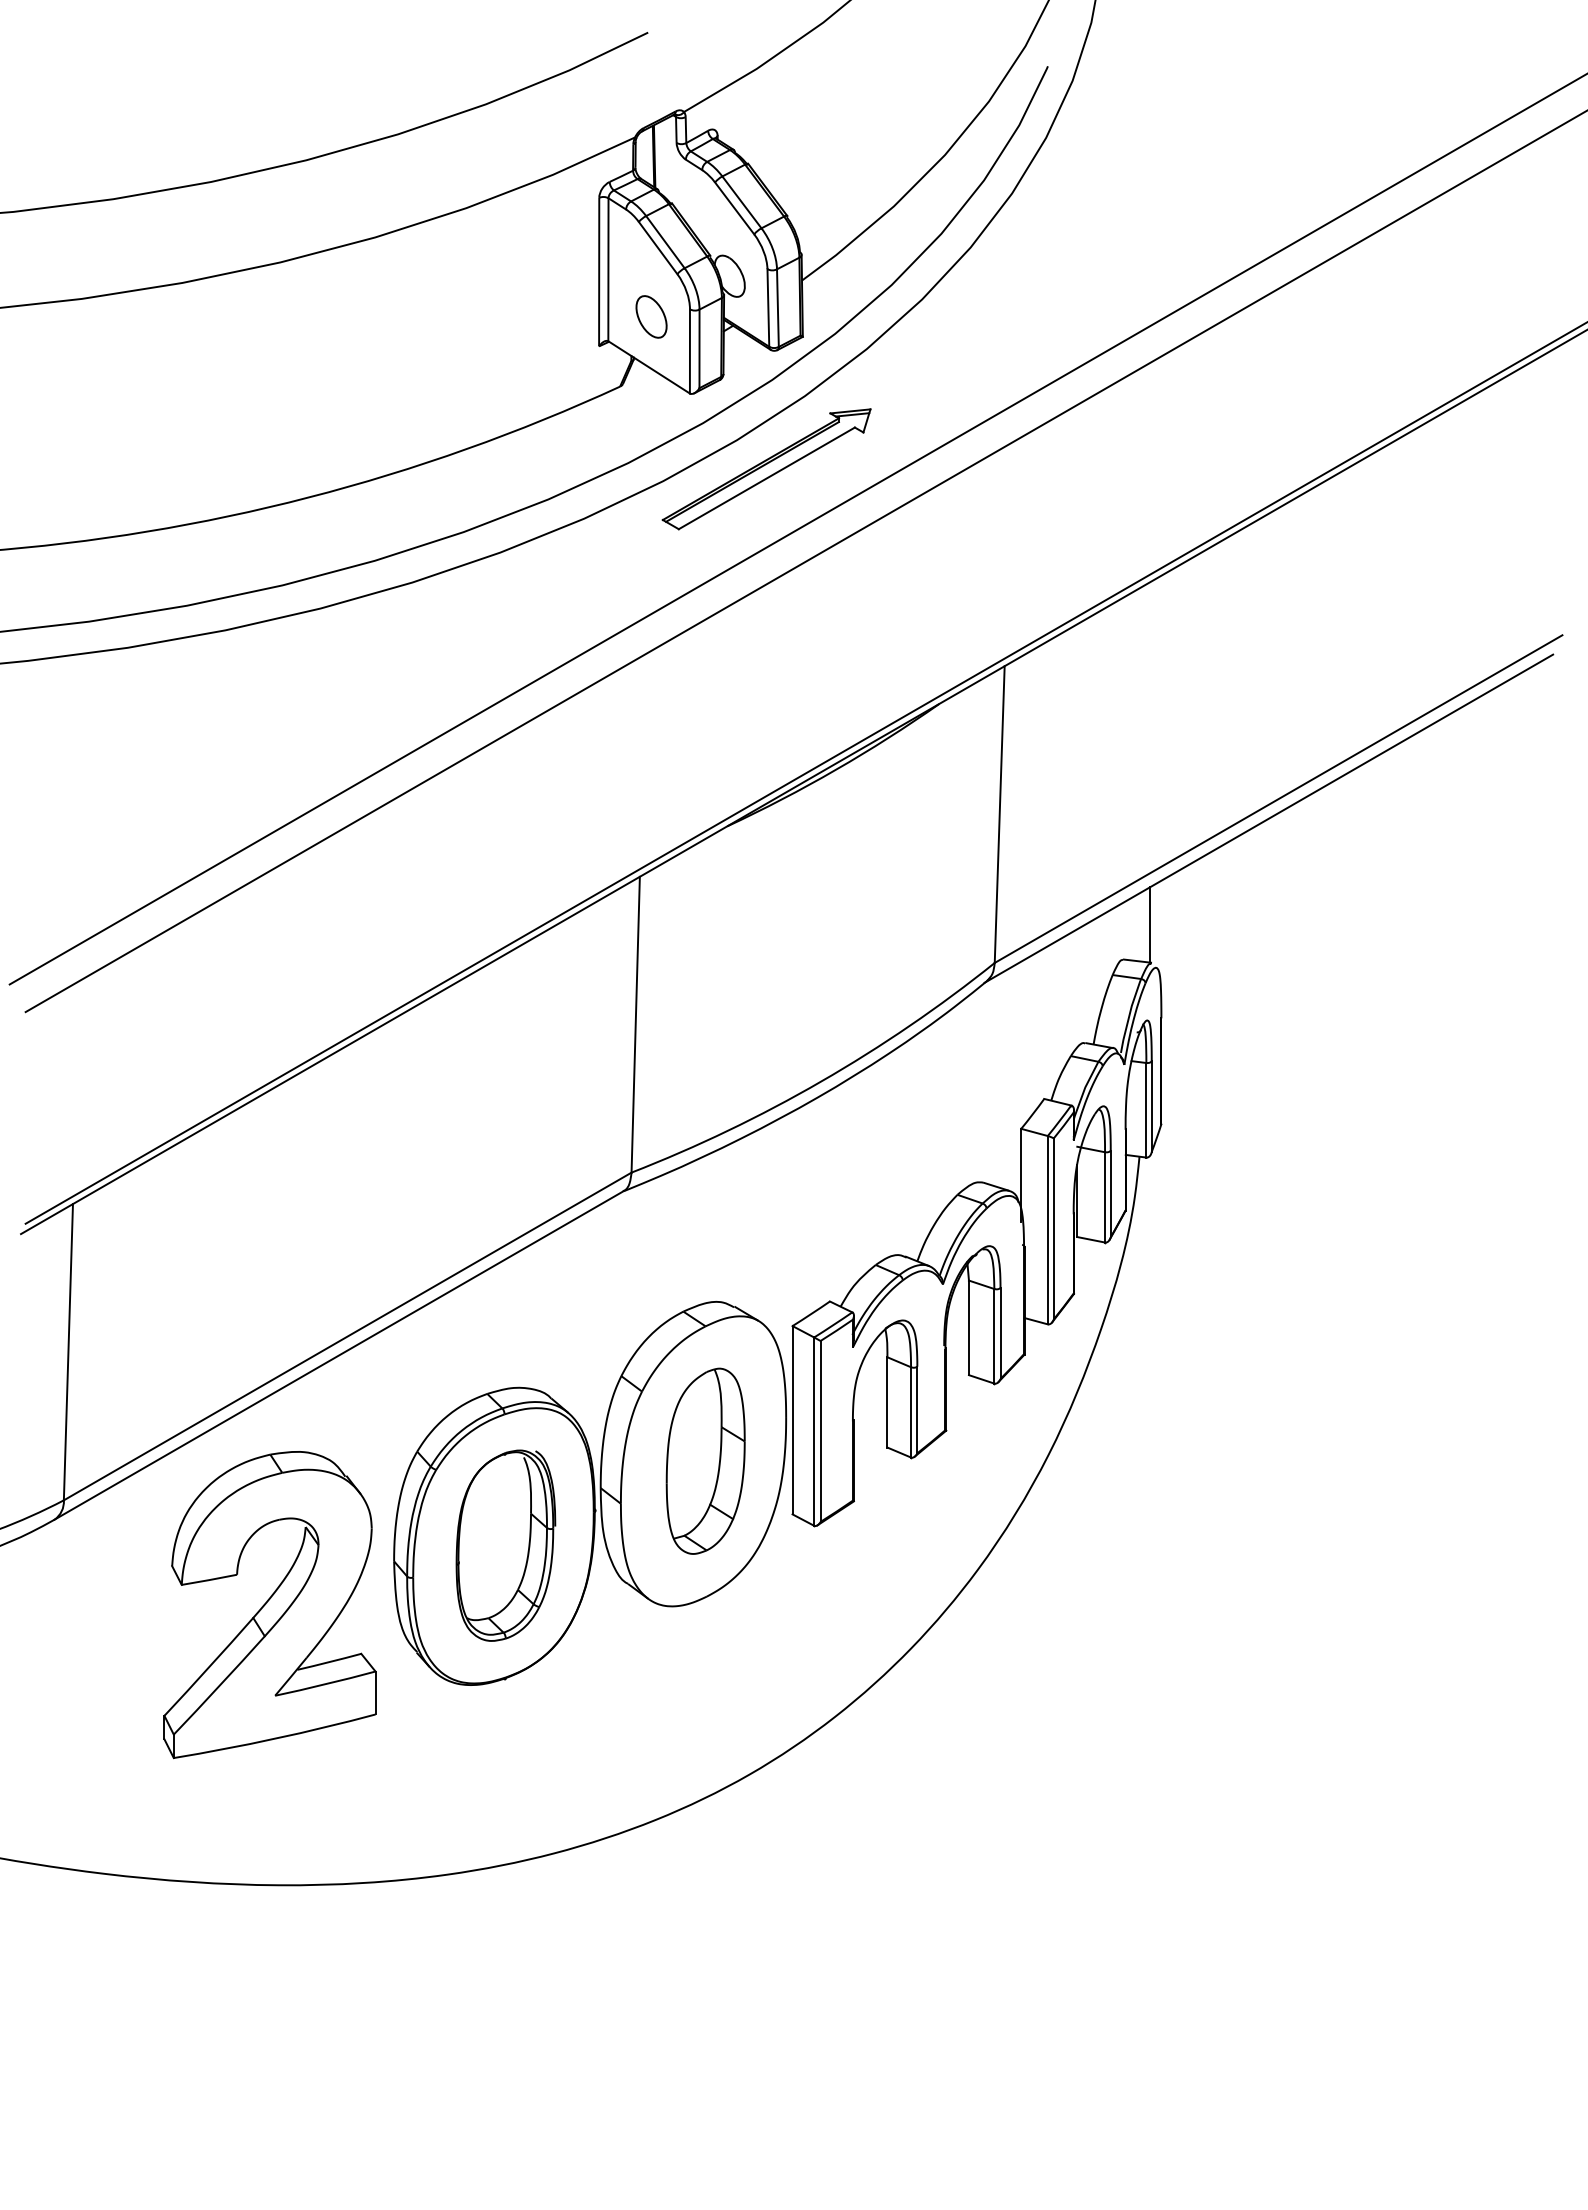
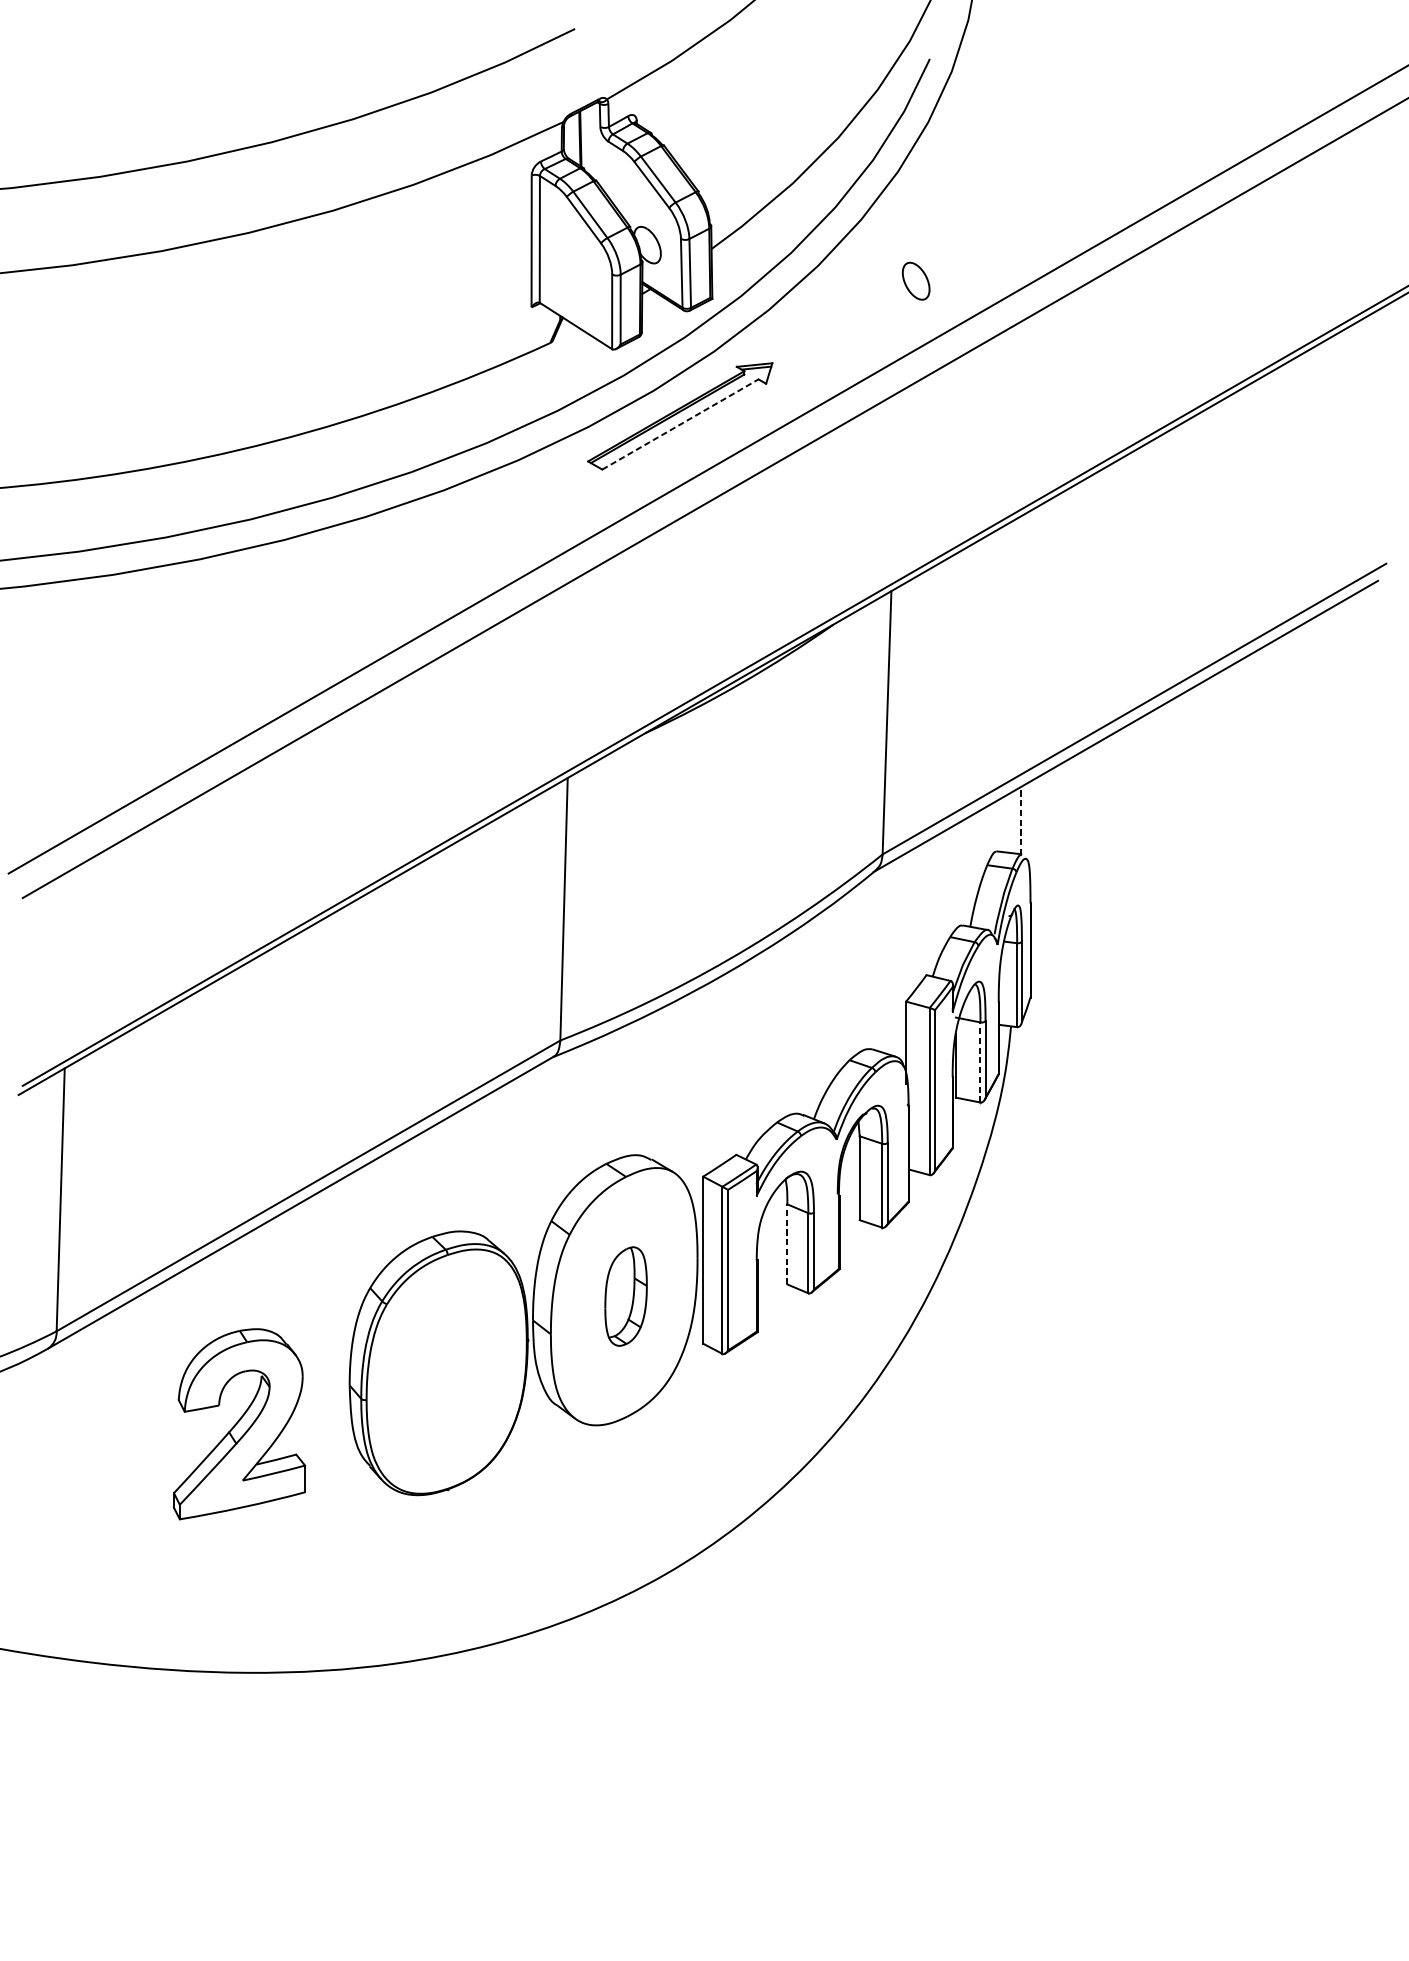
part: (651, 316) -> (916, 280), moved
line: (766, 478) -> (680, 424), solid -> dashed
line: (1150, 924) -> (1020, 820), solid -> dashed
line: (1105, 1196) -> (980, 1061), solid -> dashed
line: (887, 1401) -> (787, 1243), solid -> dashed
part: (705, 1460) -> (625, 1295), size x0.6
part: (505, 1545) -> (448, 1371), removed
part: (269, 1605) -> (239, 1424), size x0.7

